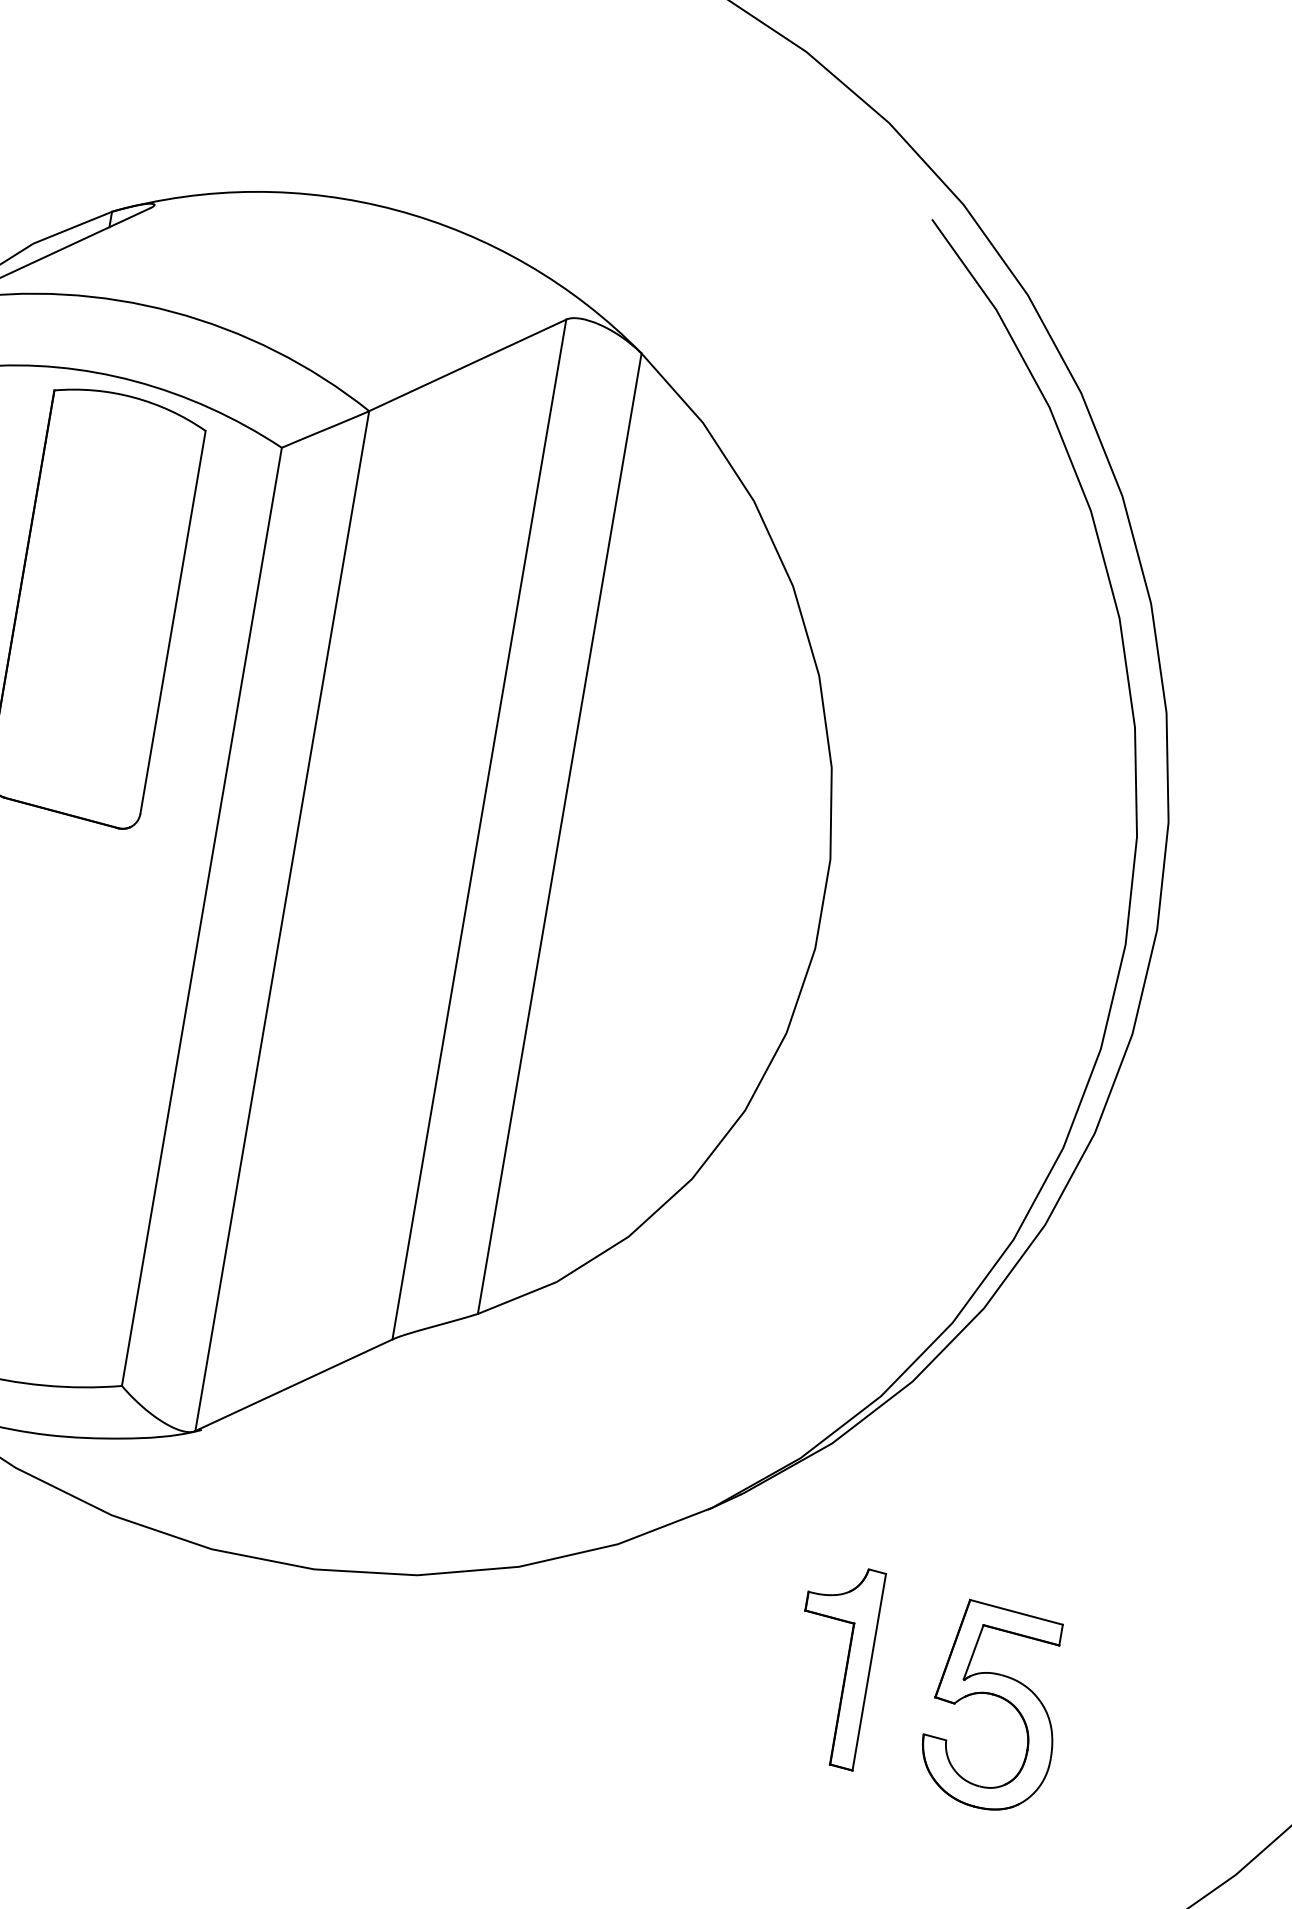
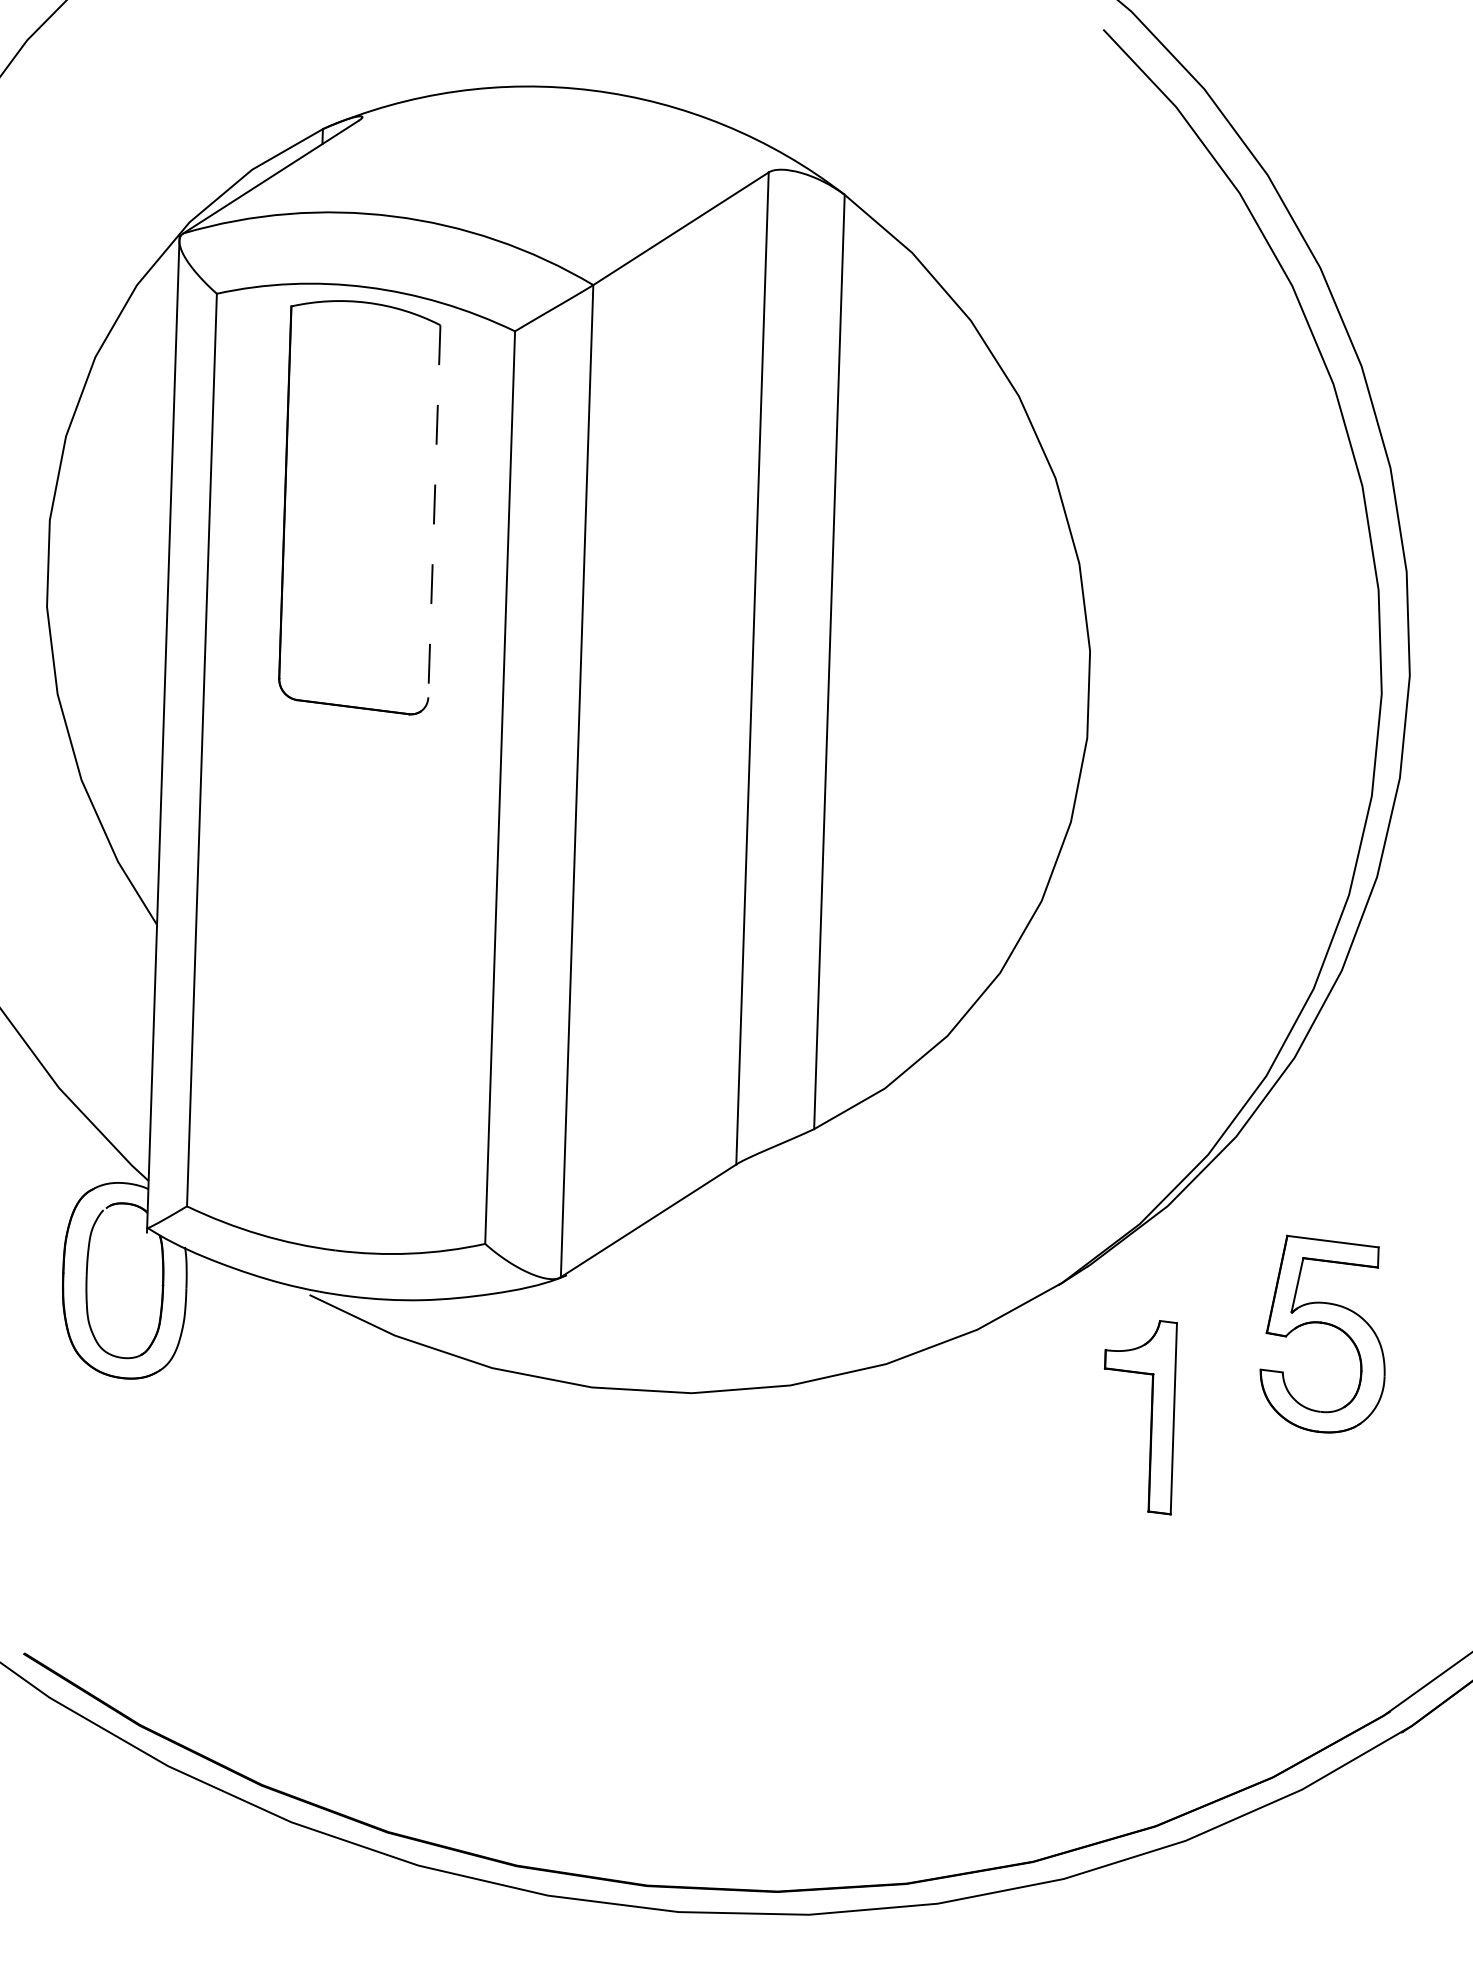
line: (173, 622) -> (434, 511), solid -> dashed
part: (845, 1667) -> (1150, 1417), moved
part: (994, 1696) -> (1323, 1324), moved

